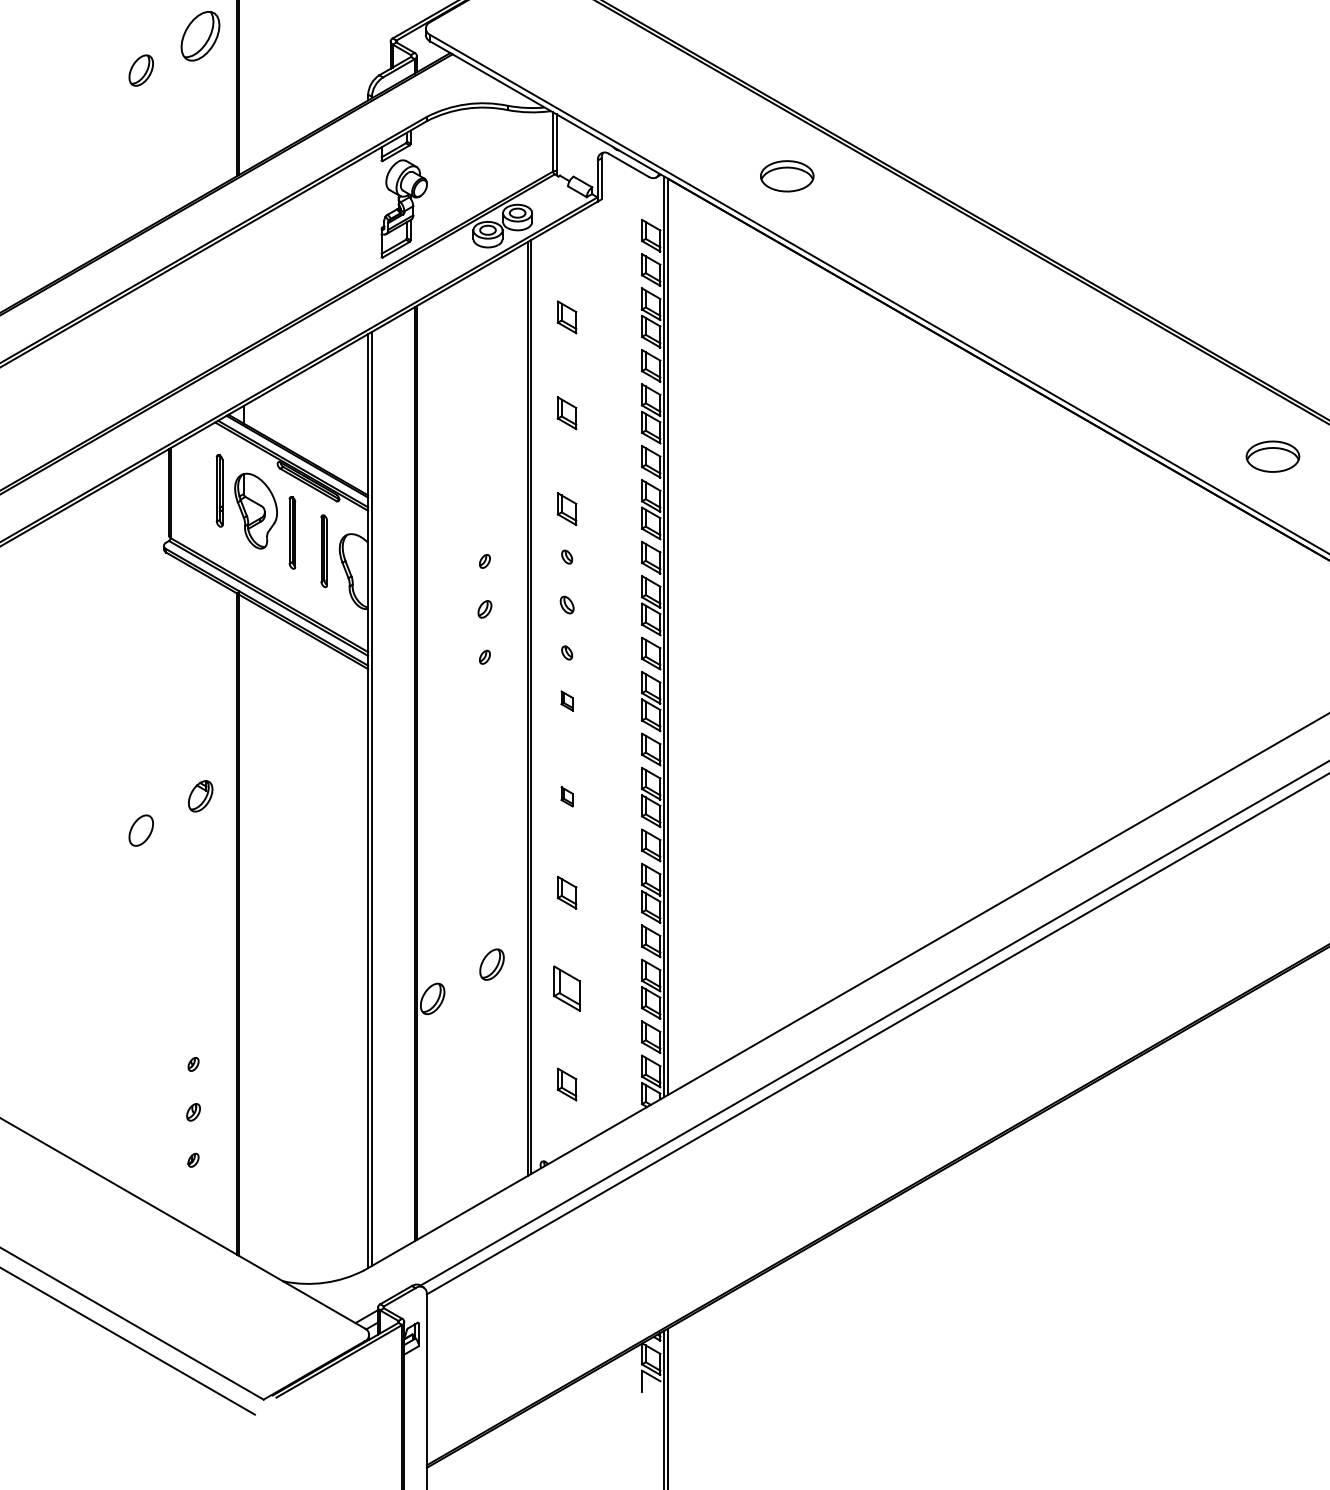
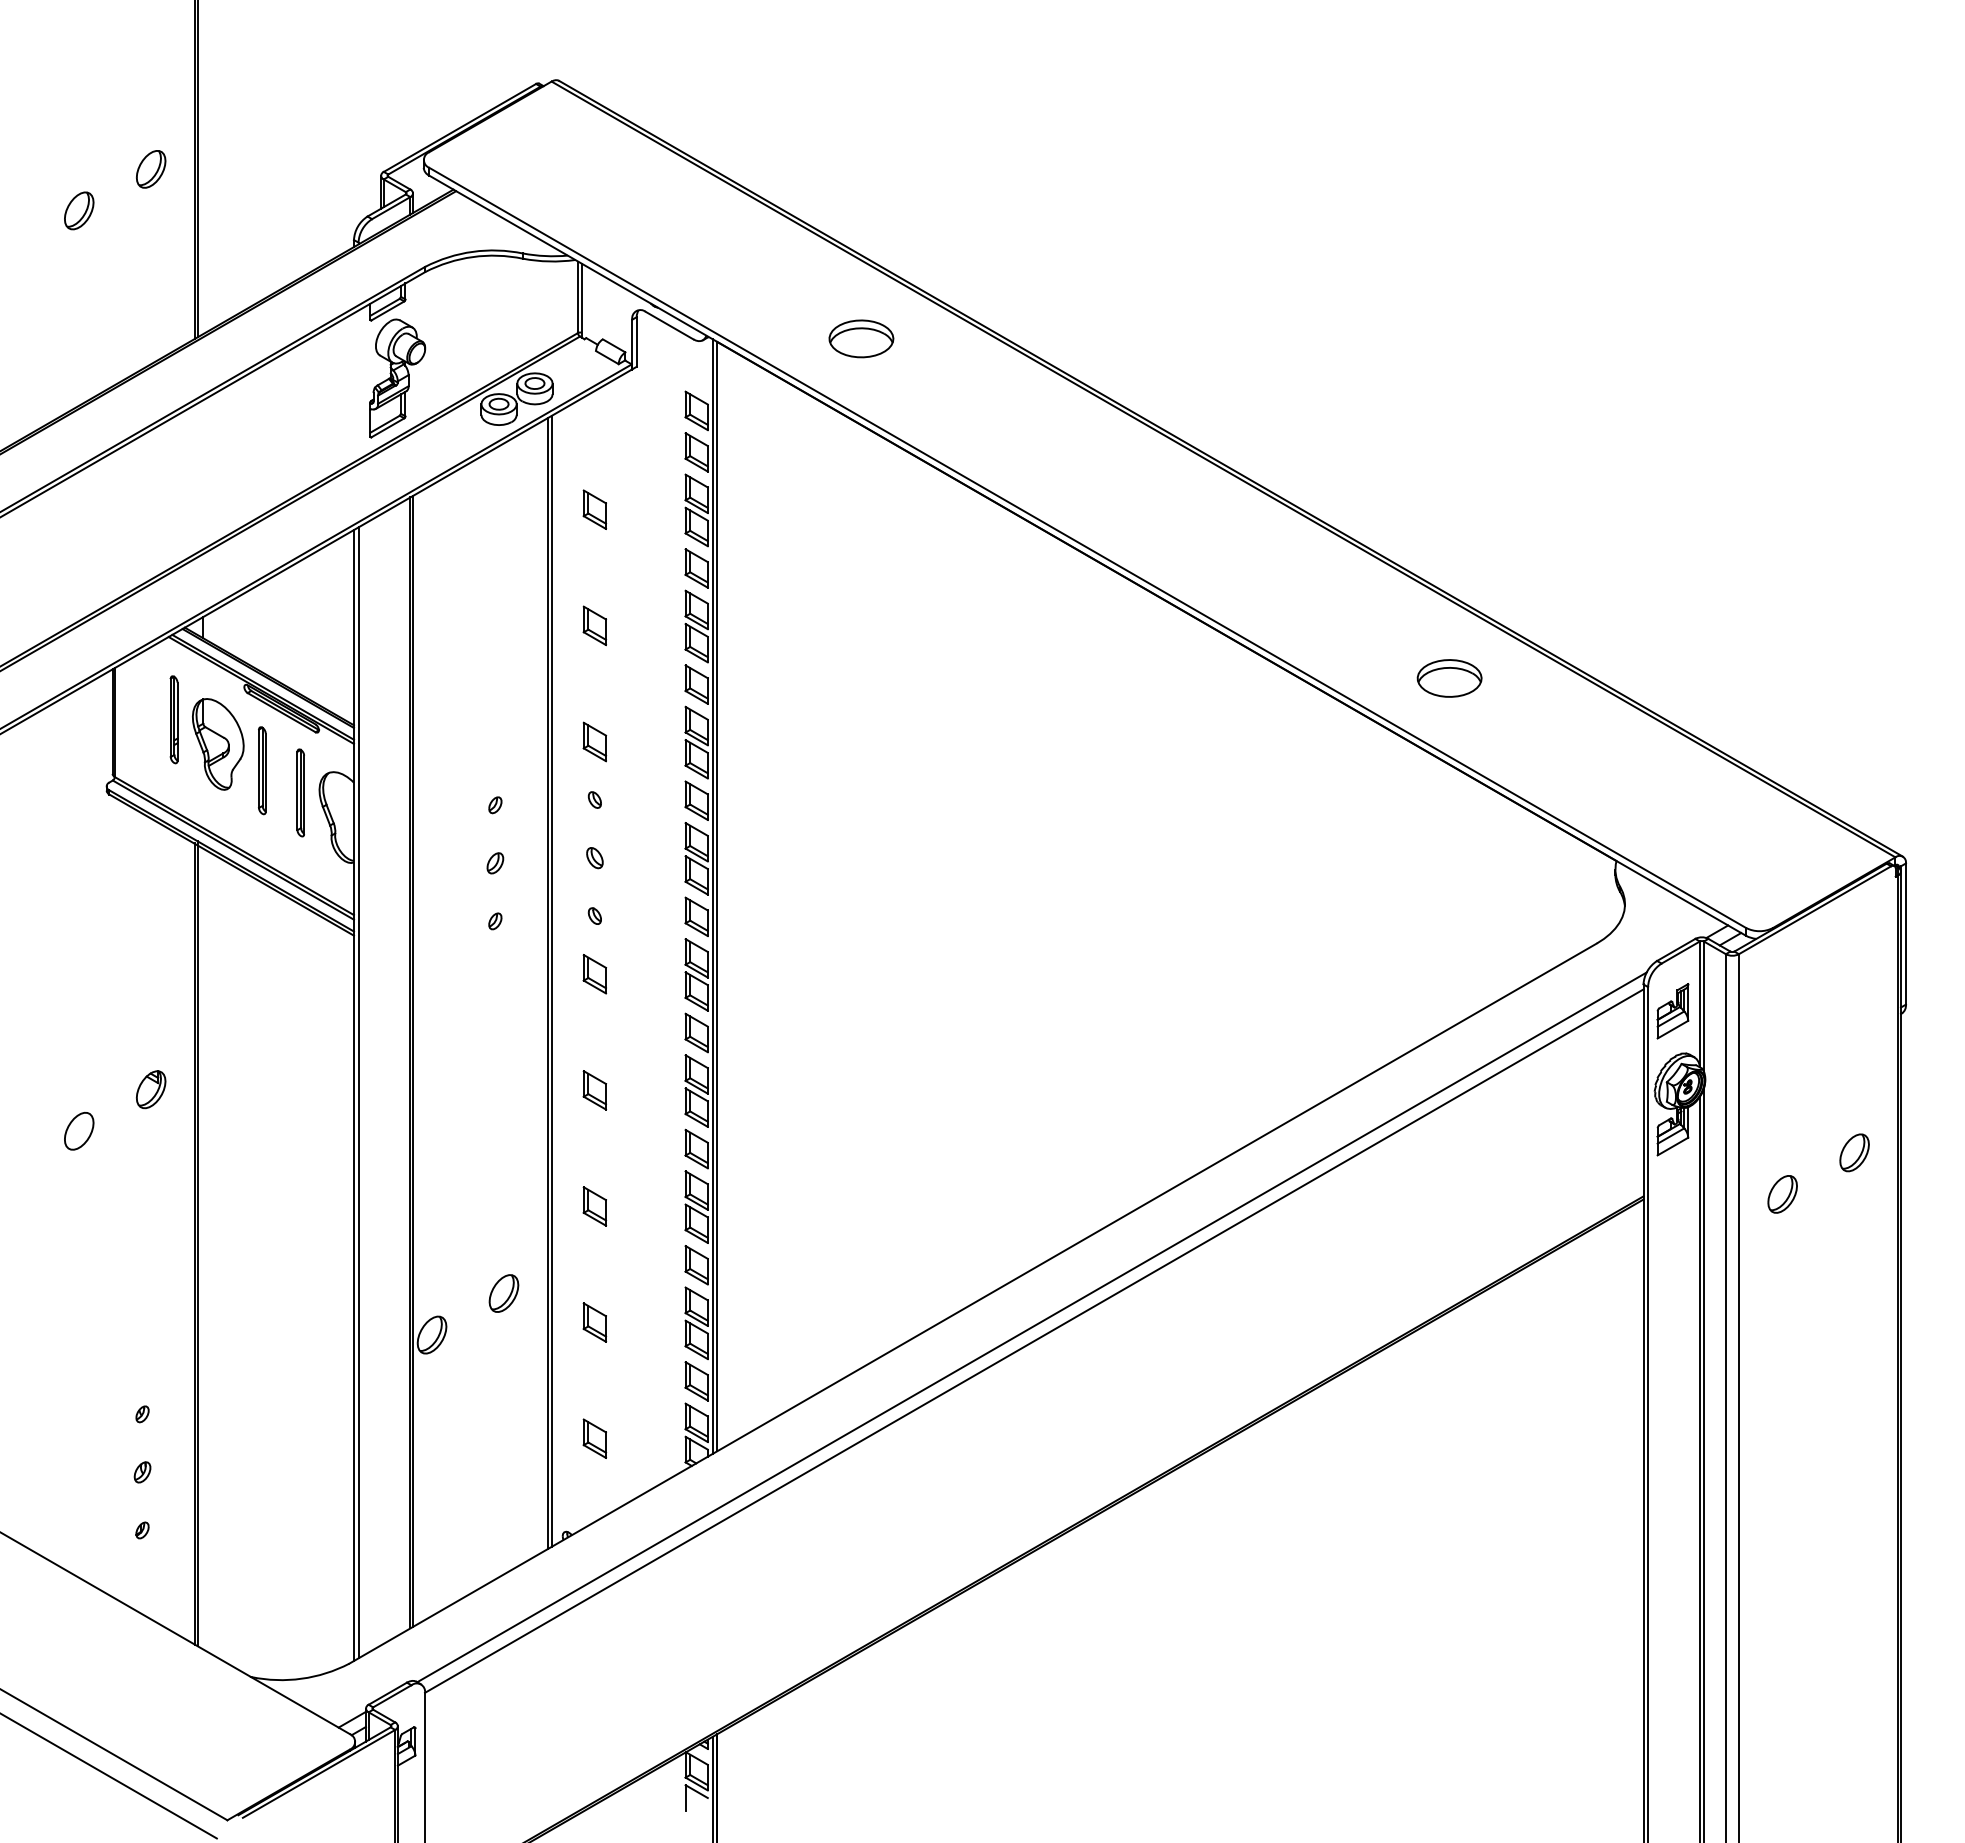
part: (200, 36) -> (151, 169), size x0.62
part: (566, 701) -> (594, 974), size x1.67
part: (566, 796) -> (594, 1090), size x1.67
part: (566, 988) -> (594, 1322), size x0.71

